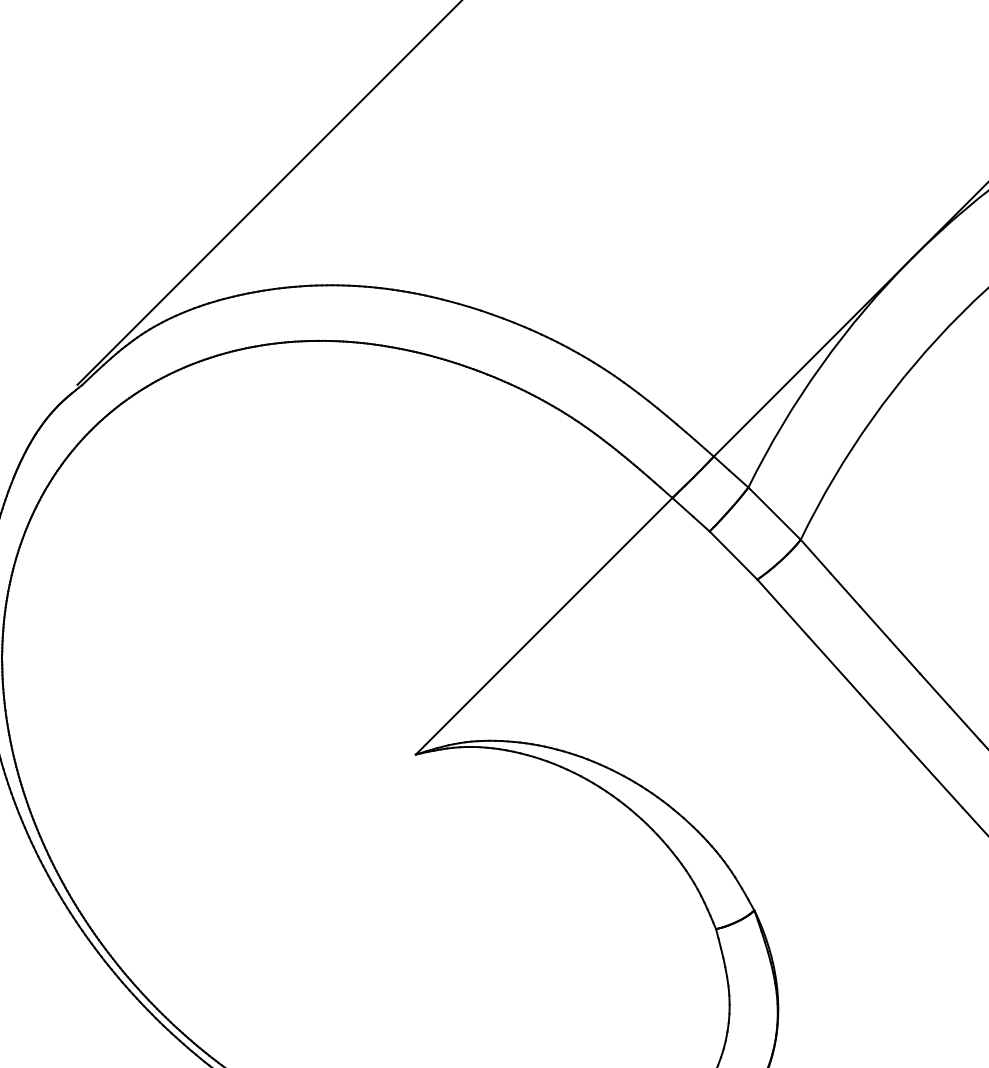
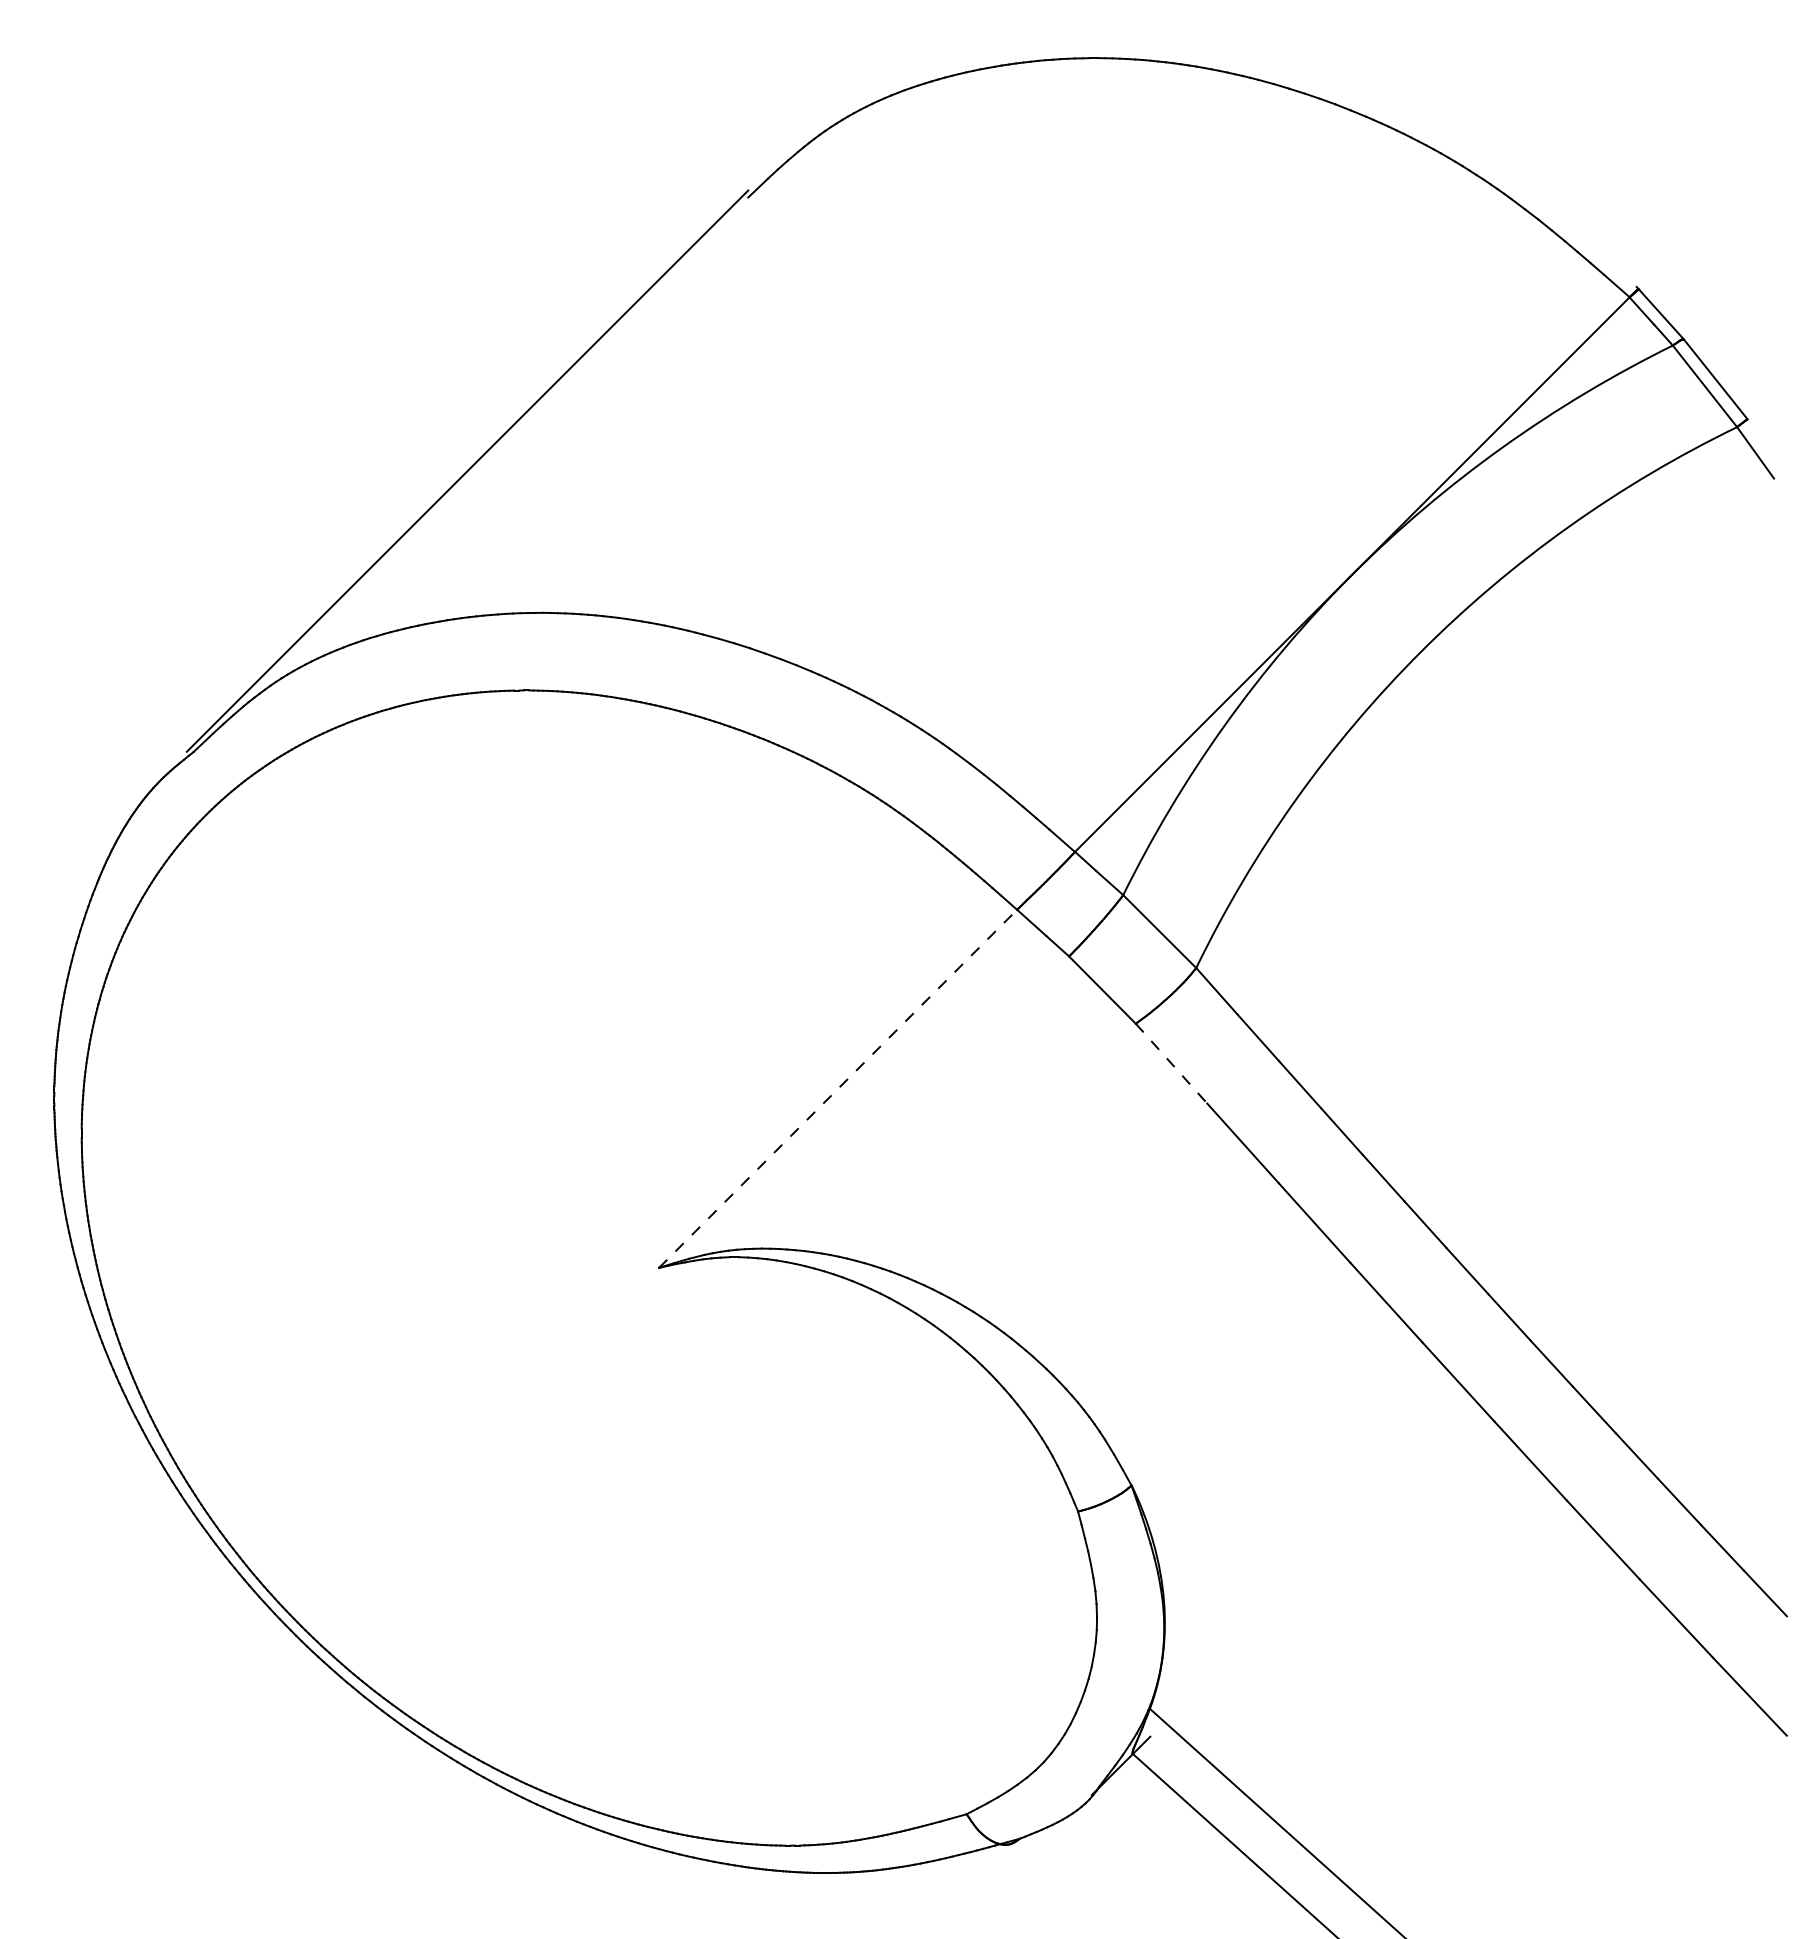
line: (783, 608) -> (1171, 1063), solid -> dashed
line: (544, 626) -> (838, 1088), solid -> dashed

